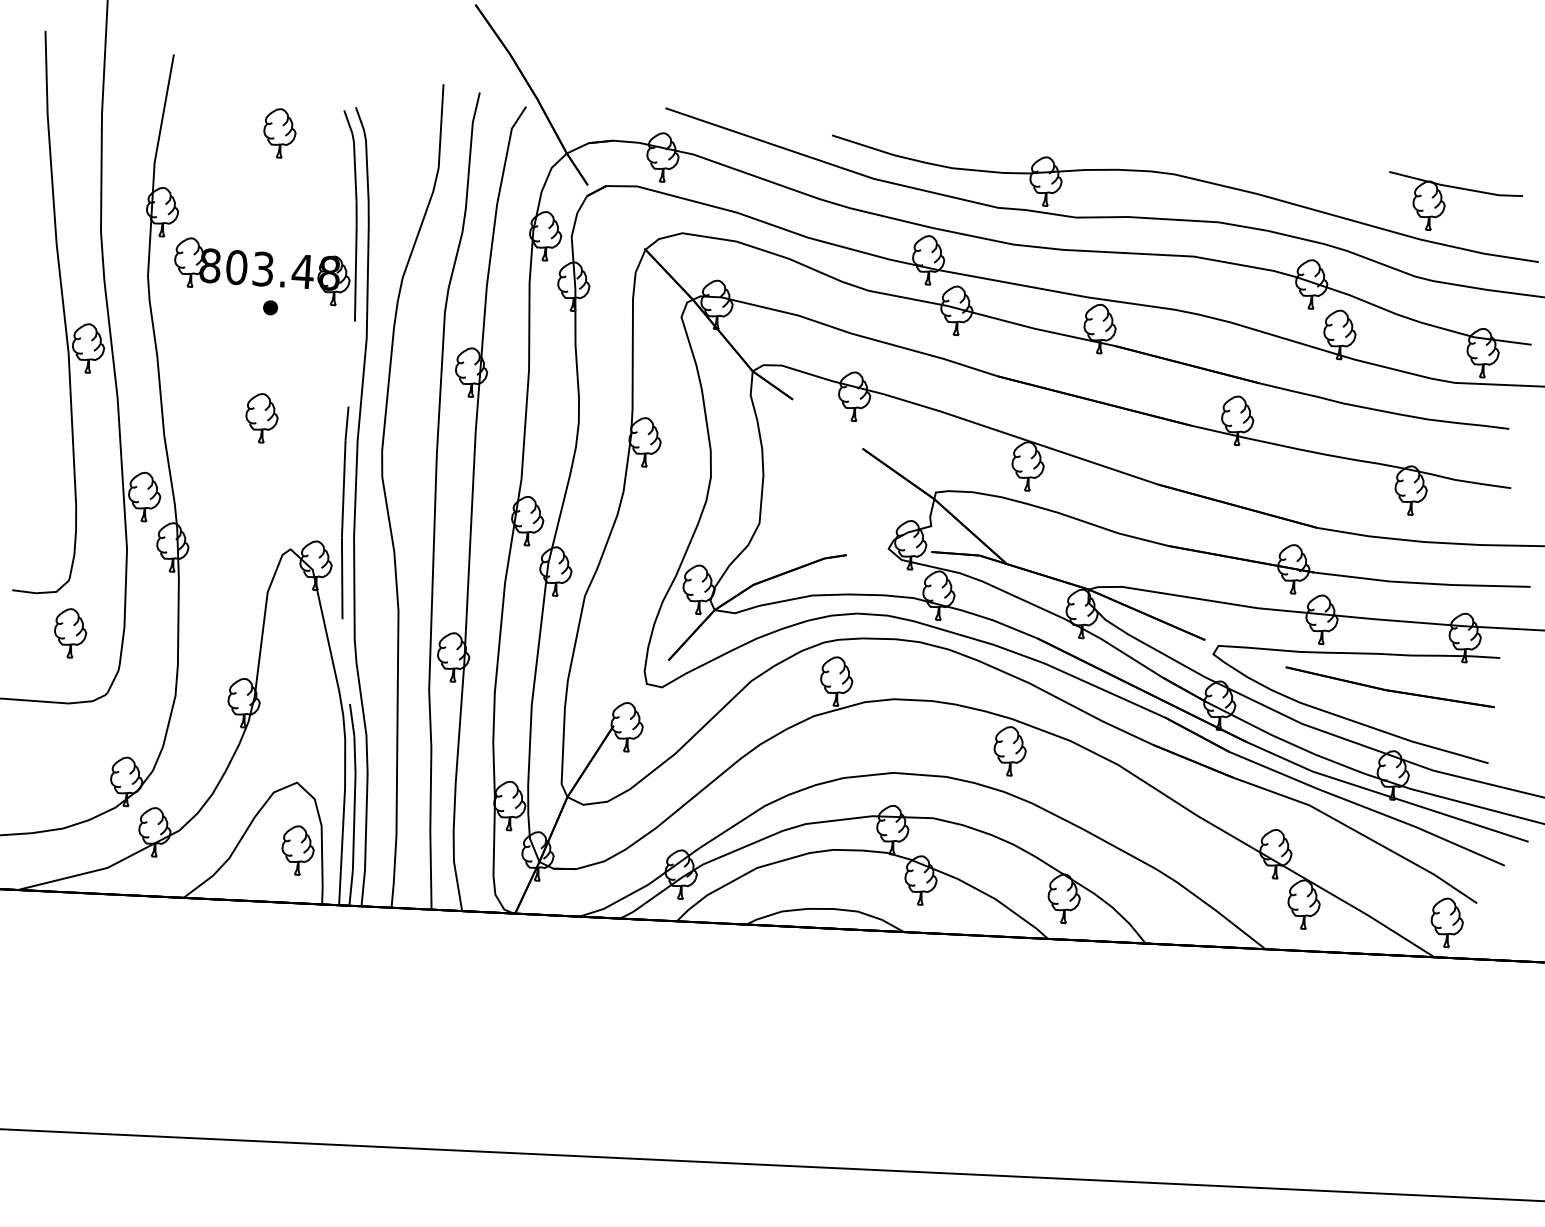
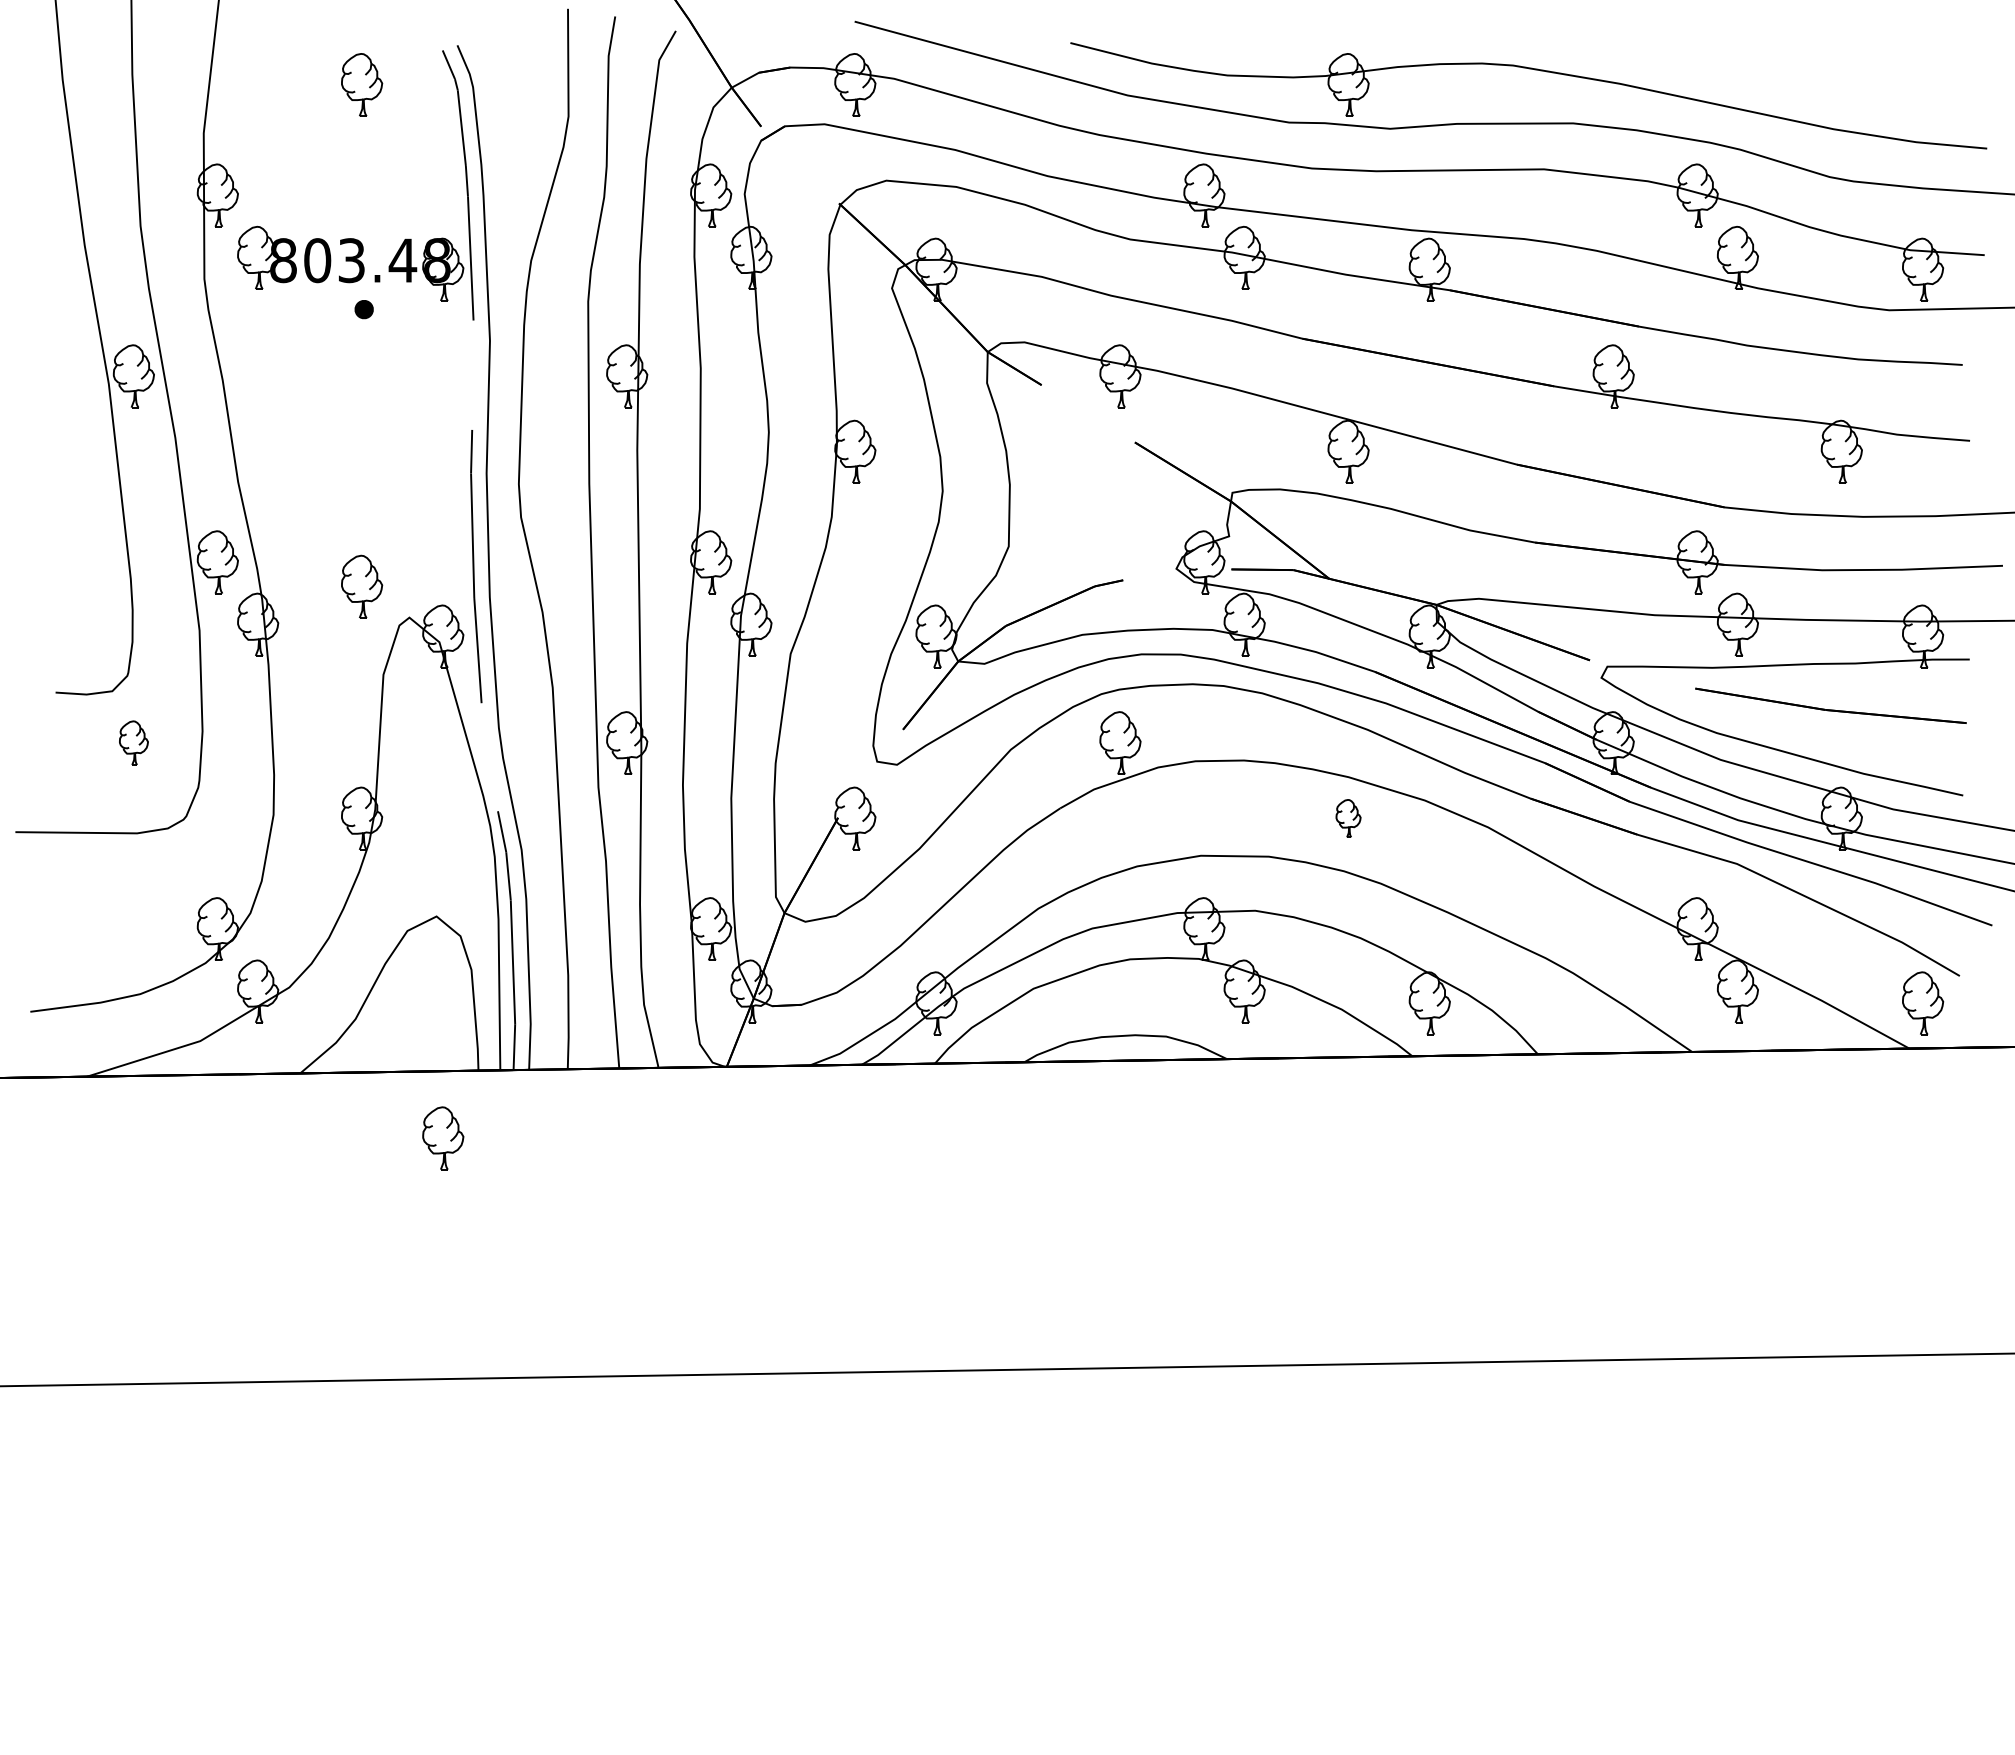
part: (1445, 203) -> (1862, 81), removed
part: (262, 417) -> (362, 586), moved
part: (70, 632) -> (133, 742), size x0.7
part: (1010, 751) -> (1348, 818), size x0.6
part: (298, 850) -> (443, 1138), moved

